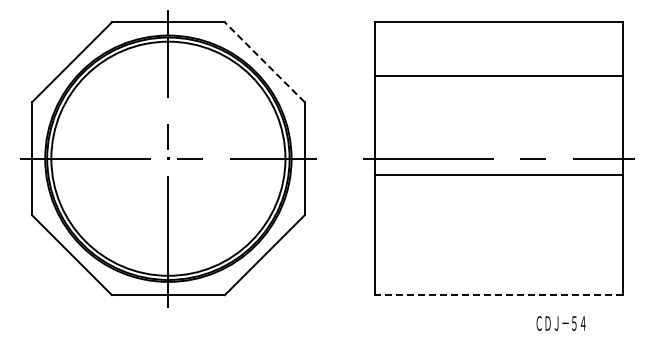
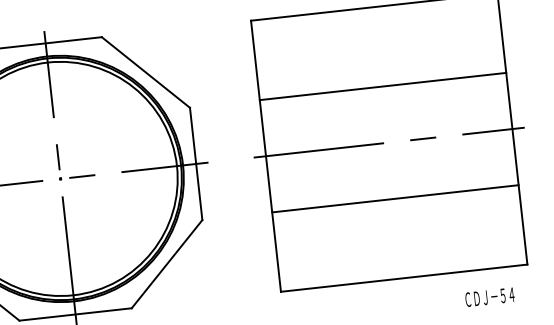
line: (264, 61) -> (145, 71), dashed -> solid
line: (498, 76) -> (382, 86), moved
line: (498, 175) -> (394, 199), moved
line: (498, 295) -> (403, 278), dashed -> solid
text: (560, 323) -> (489, 297), moved

